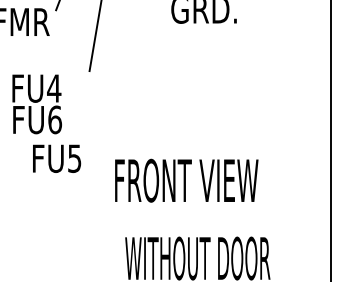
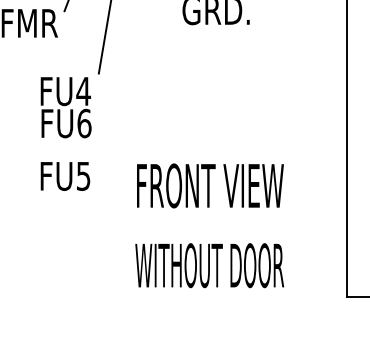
text: (36, 104) -> (65, 107), moved
text: (57, 158) -> (65, 176), moved
text: (186, 180) -> (210, 185), moved

